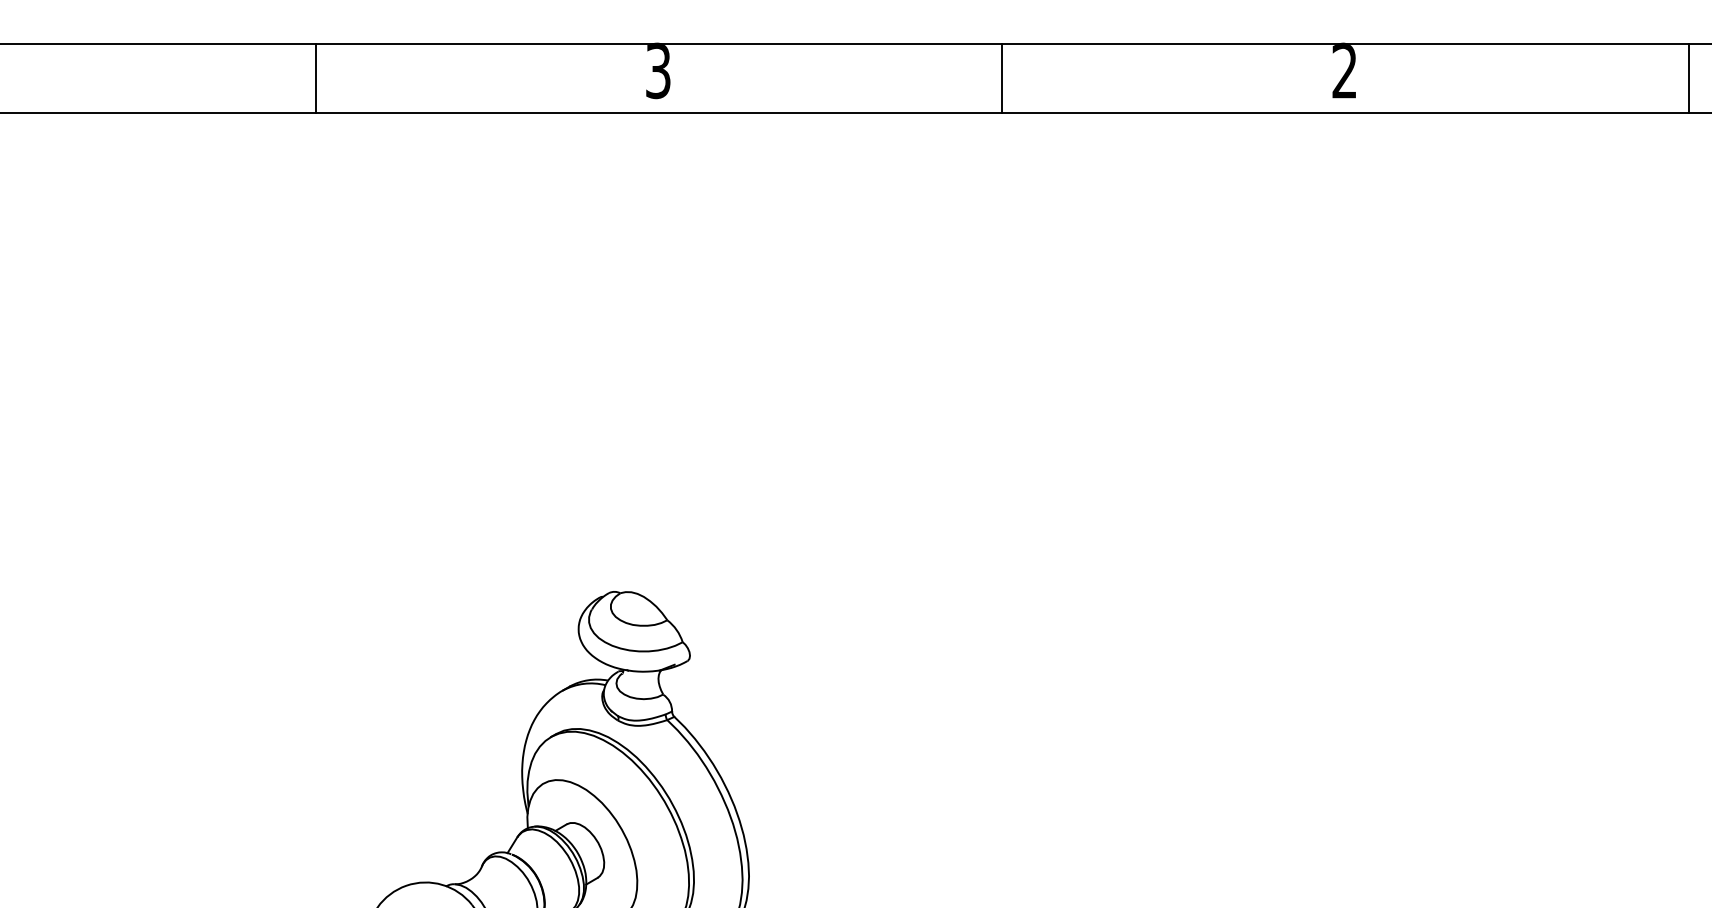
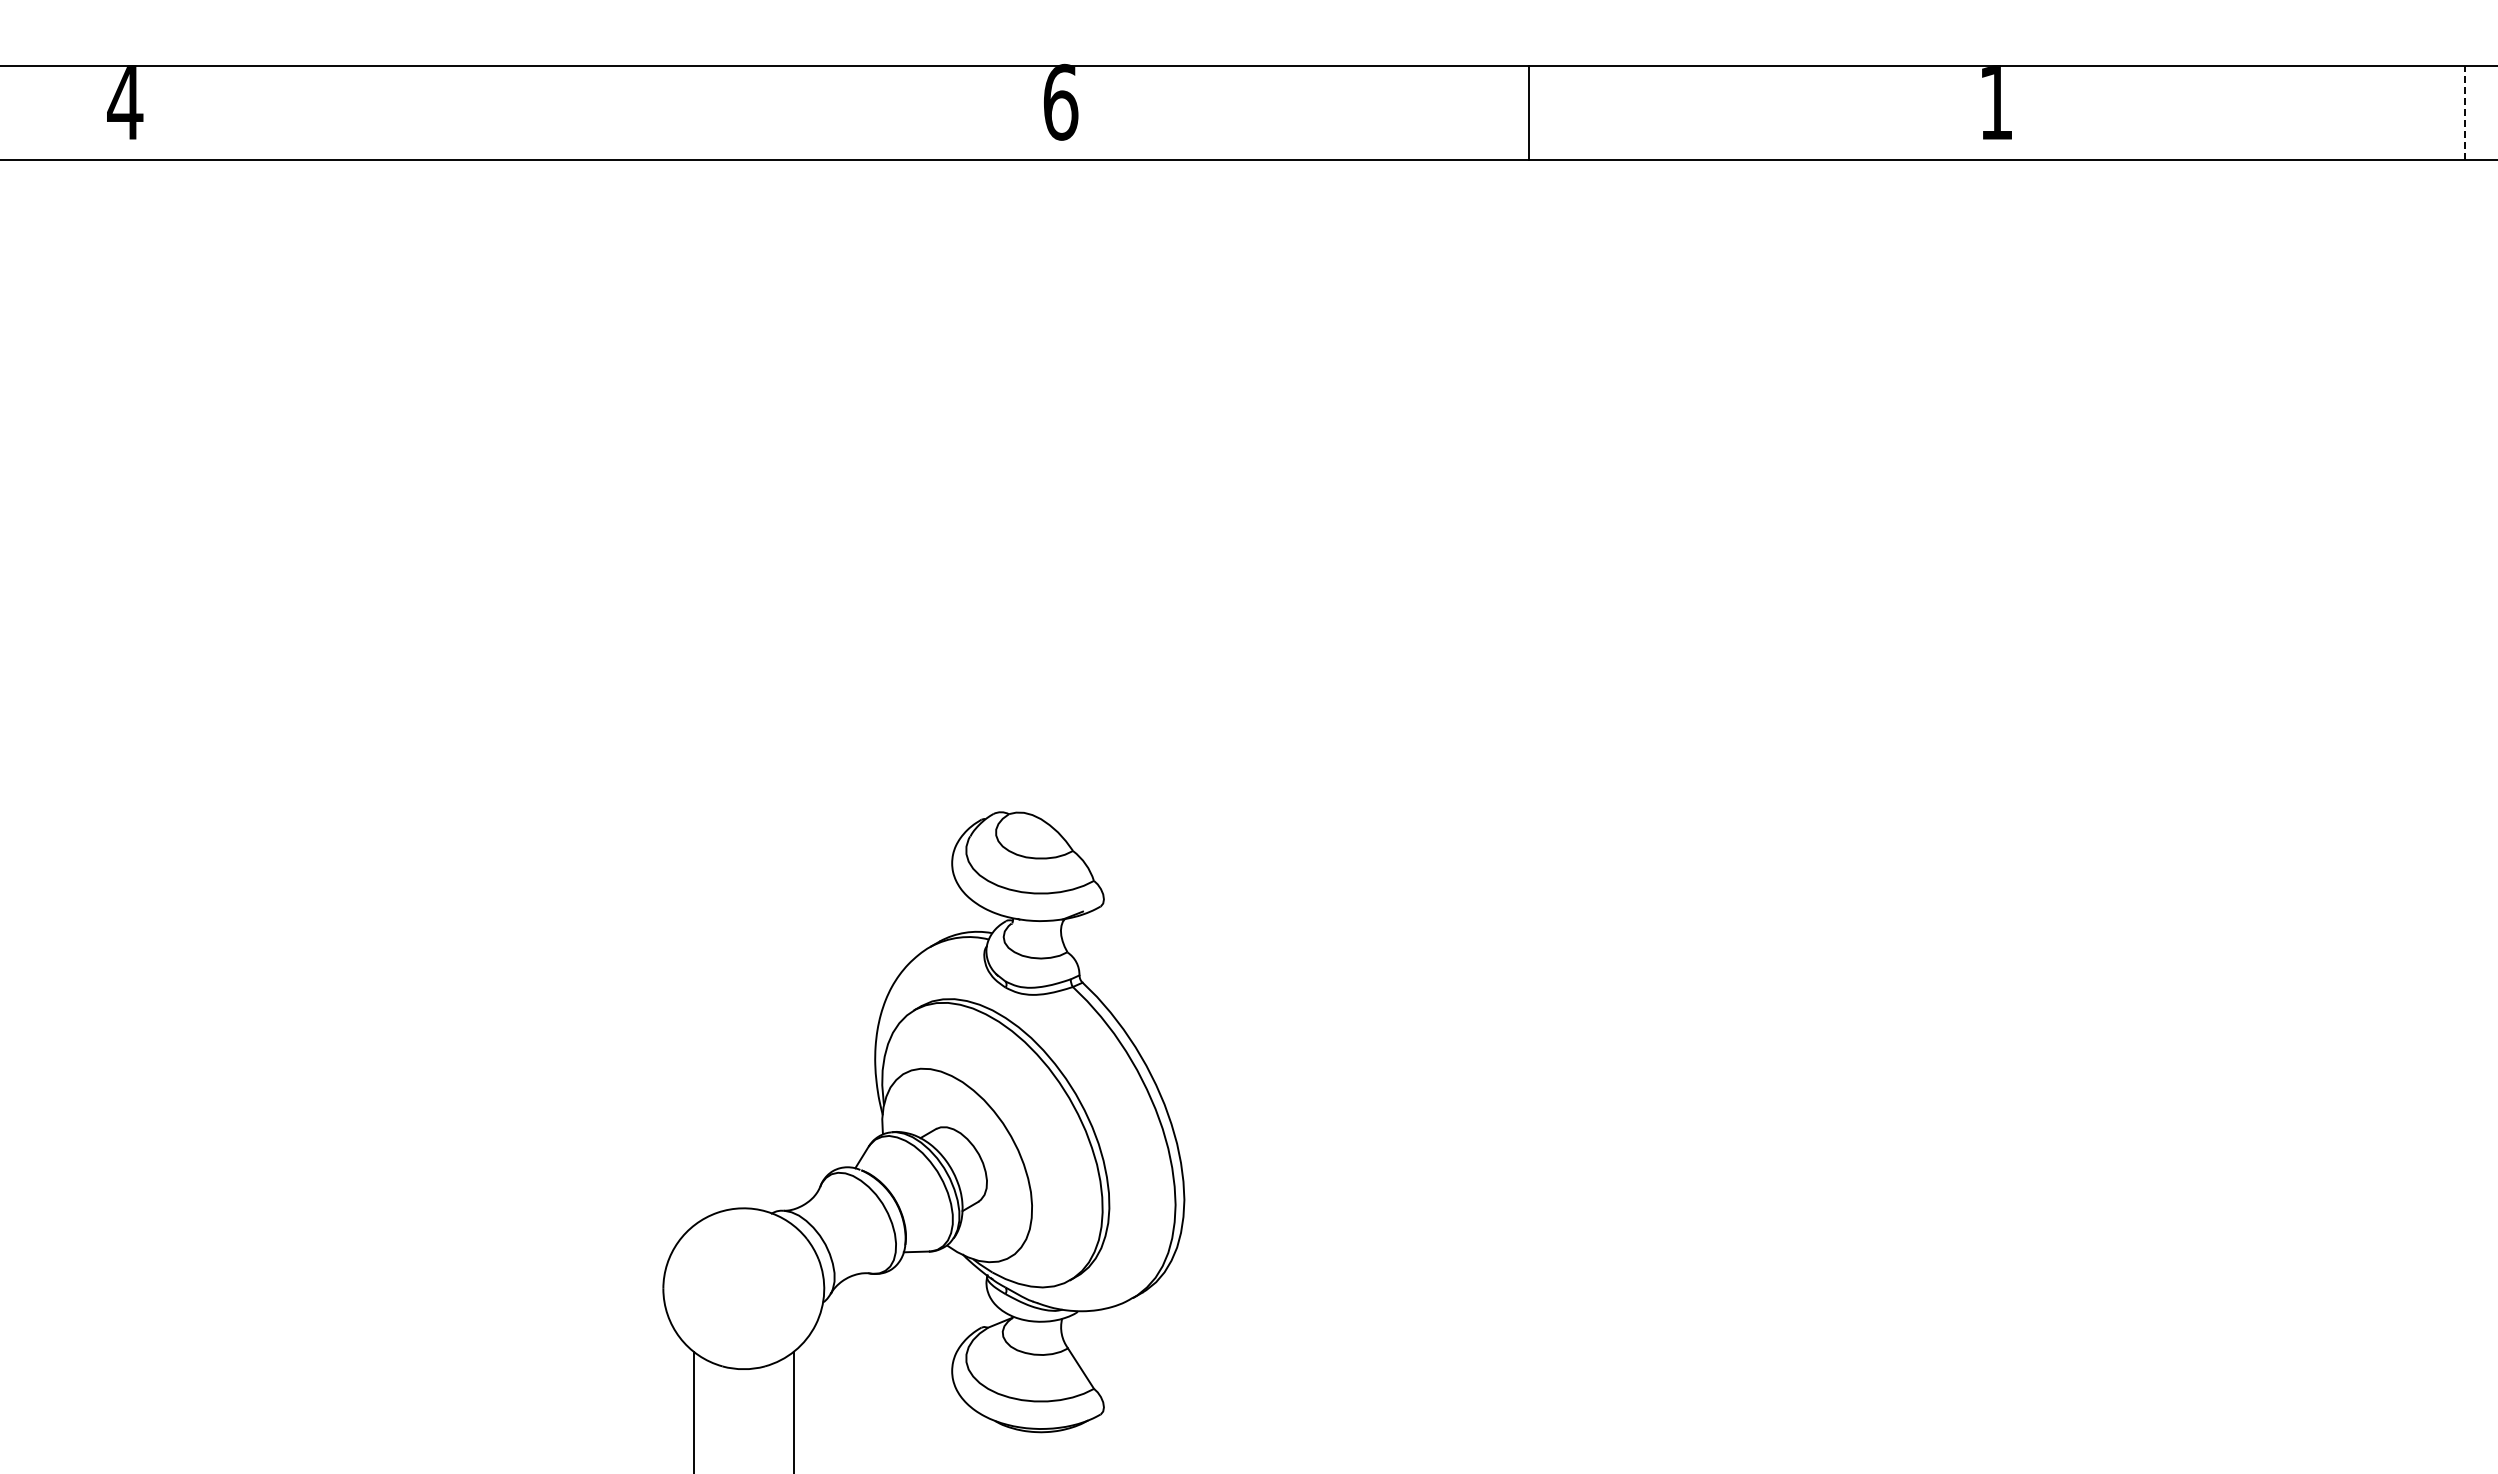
text: (658, 70) -> (1060, 101), 3 -> 6
text: (1344, 70) -> (1995, 101), 2 -> 1
line: (315, 78) -> (593, 112), removed
line: (1688, 79) -> (2464, 113), solid -> dashed

